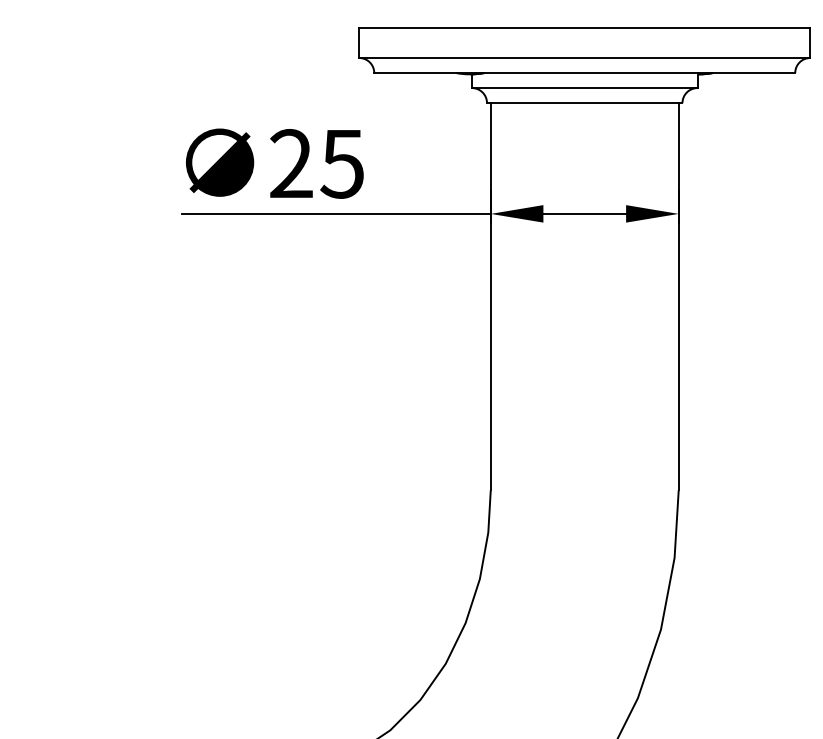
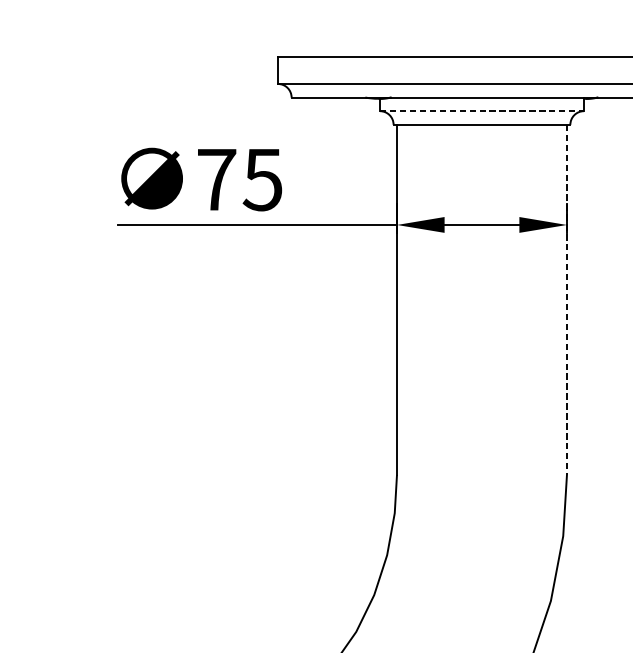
line: (584, 88) -> (481, 111), solid -> dashed
text: (291, 163) -> (216, 179), 25 -> 75
line: (678, 296) -> (566, 299), solid -> dashed

